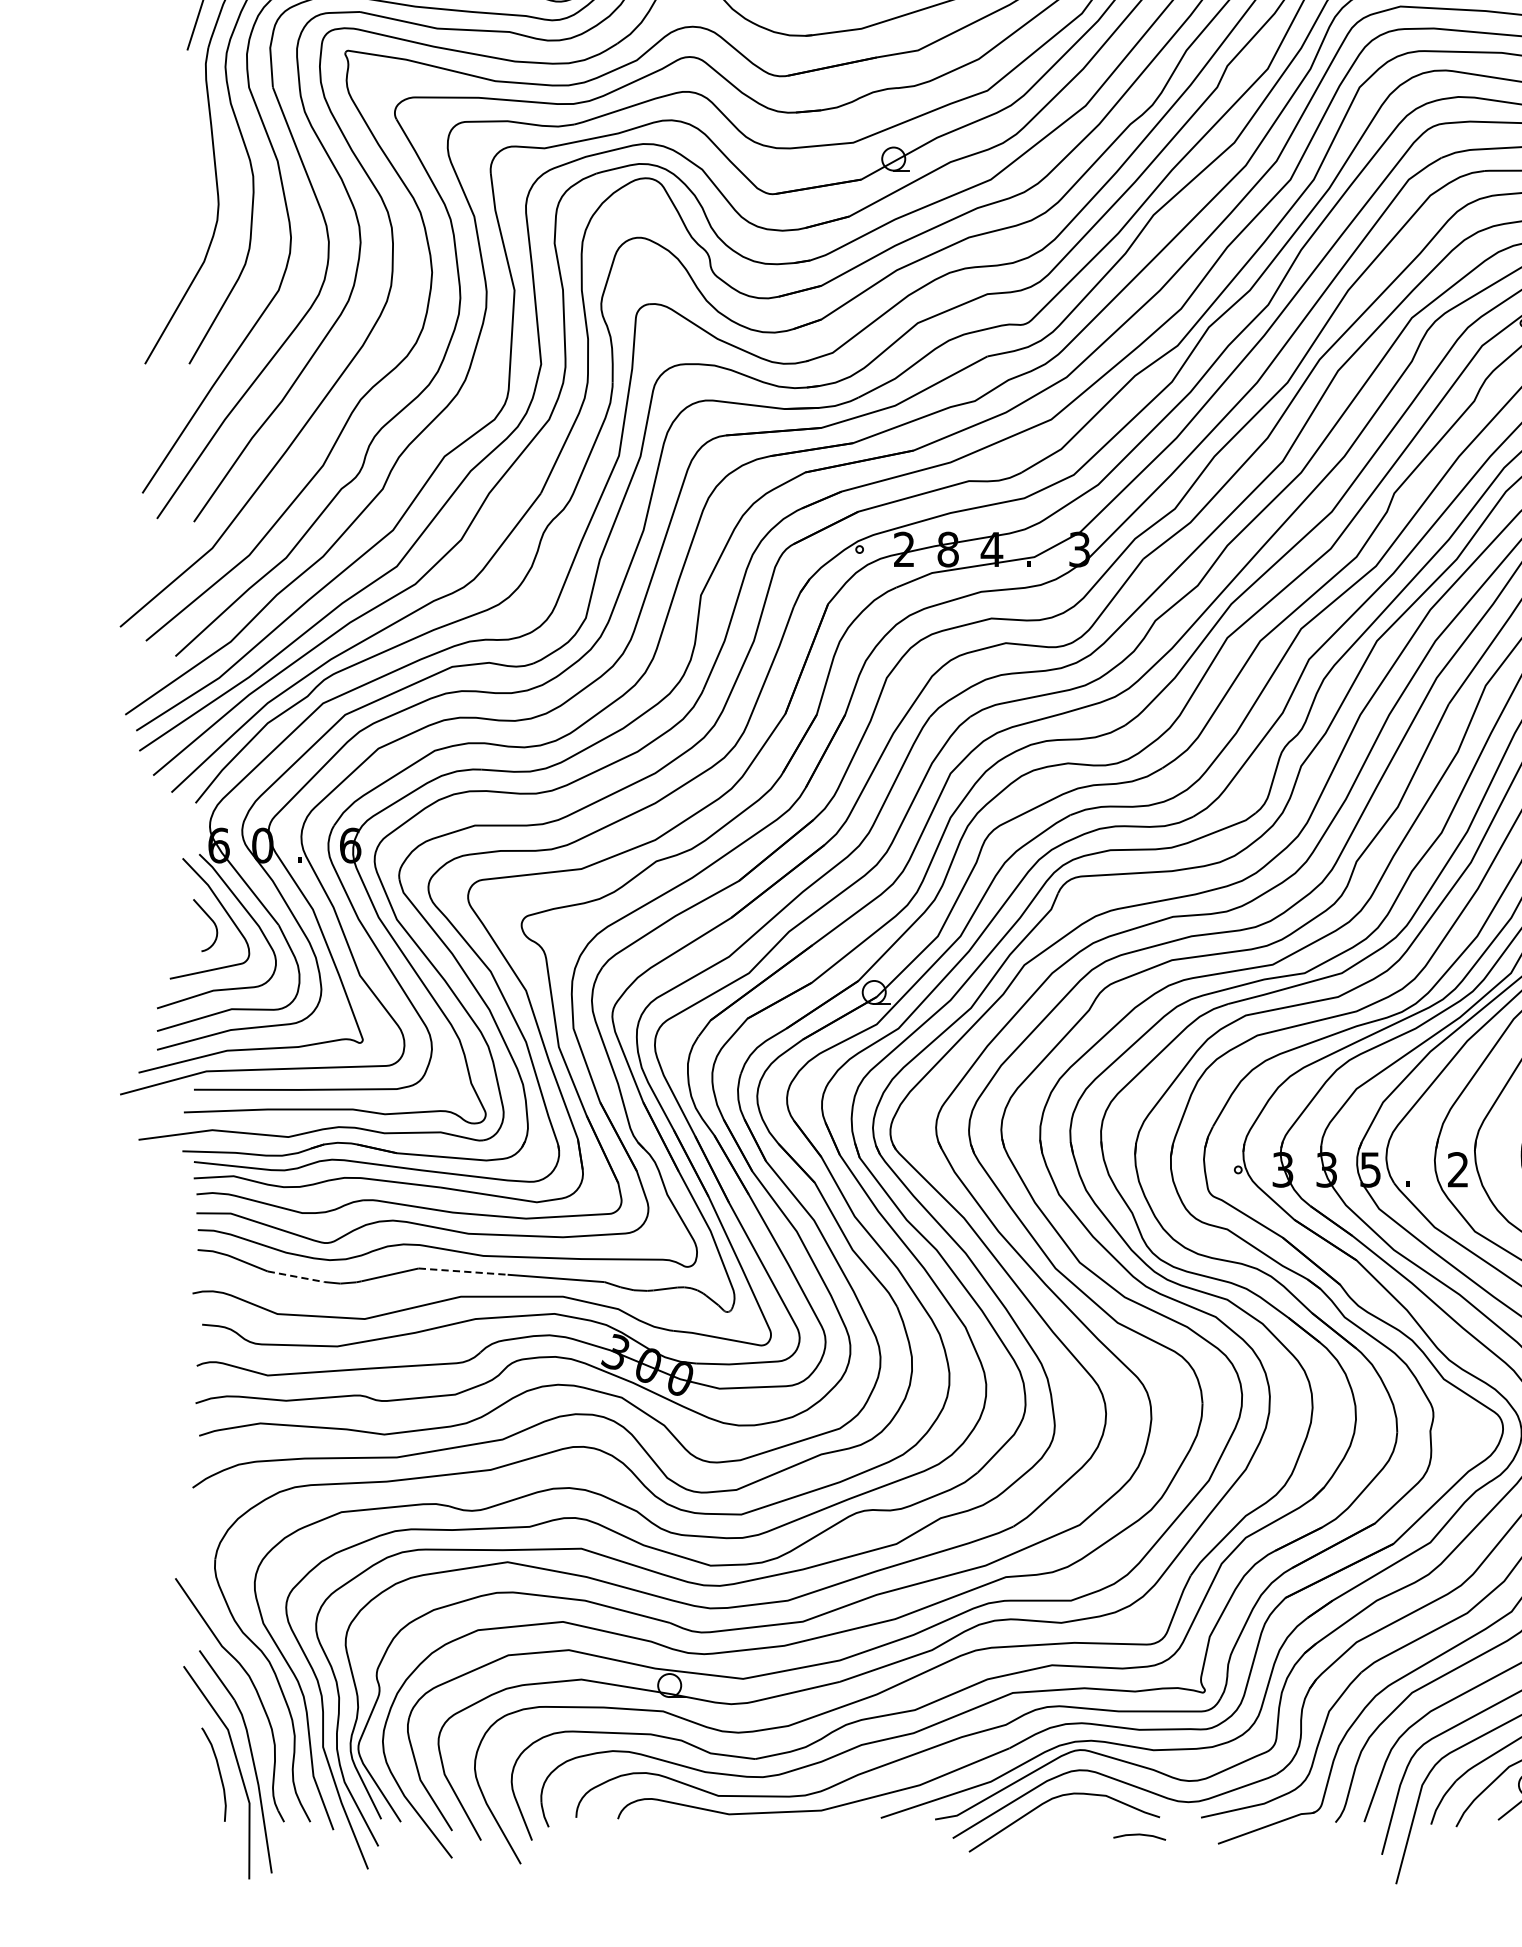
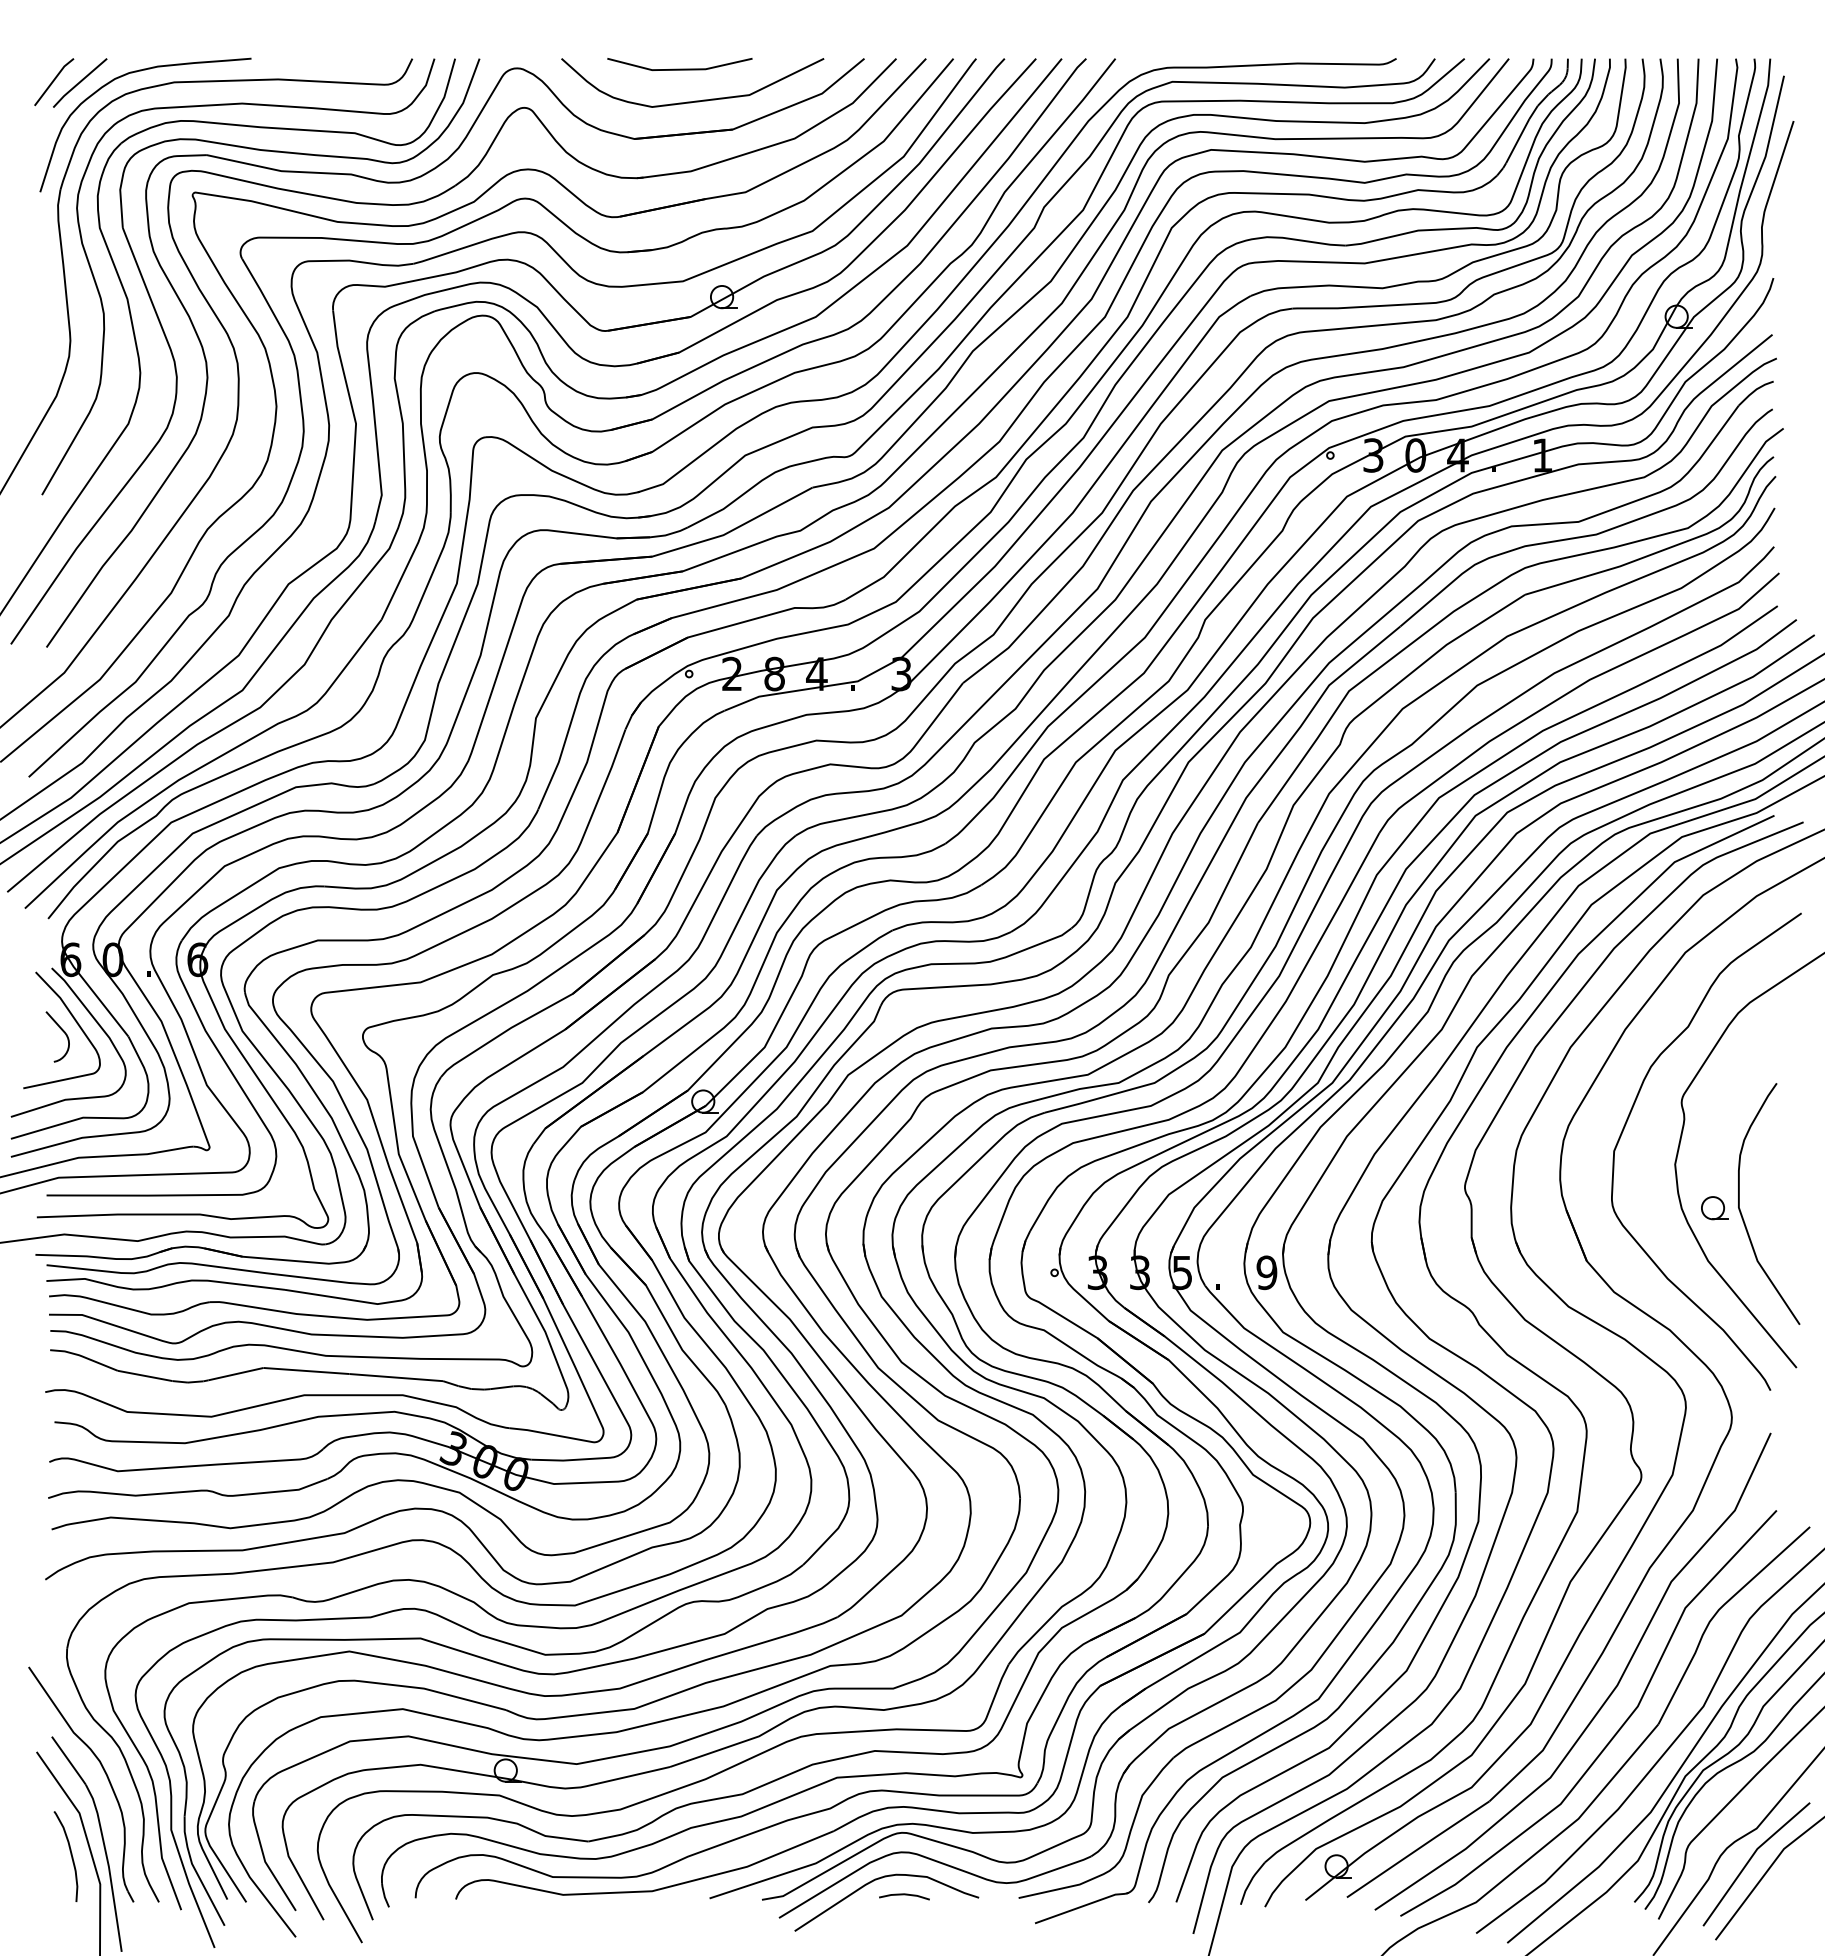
text: (1457, 1169) -> (1266, 1272), 2 -> 9
line: (463, 1272) -> (306, 1371), dashed -> solid
line: (296, 1276) -> (145, 1375), dashed -> solid
line: (1139, 1835) -> (904, 1895), moved

